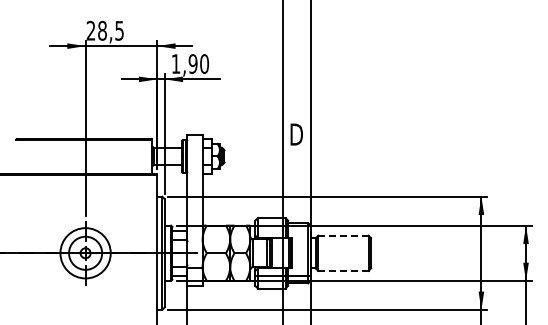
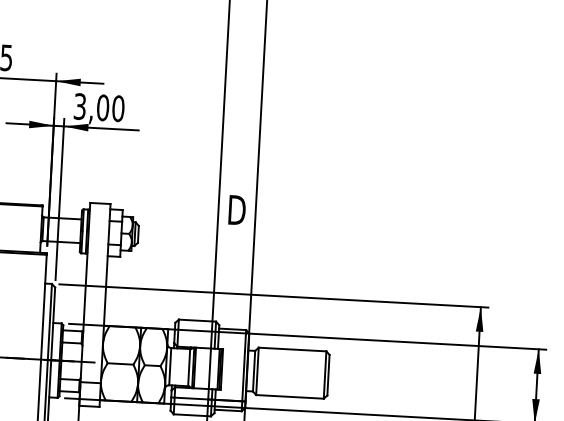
text: (184, 63) -> (91, 106), 1,90 -> 3,00
line: (342, 235) -> (291, 349), dashed -> solid
line: (343, 270) -> (290, 396), dashed -> solid

